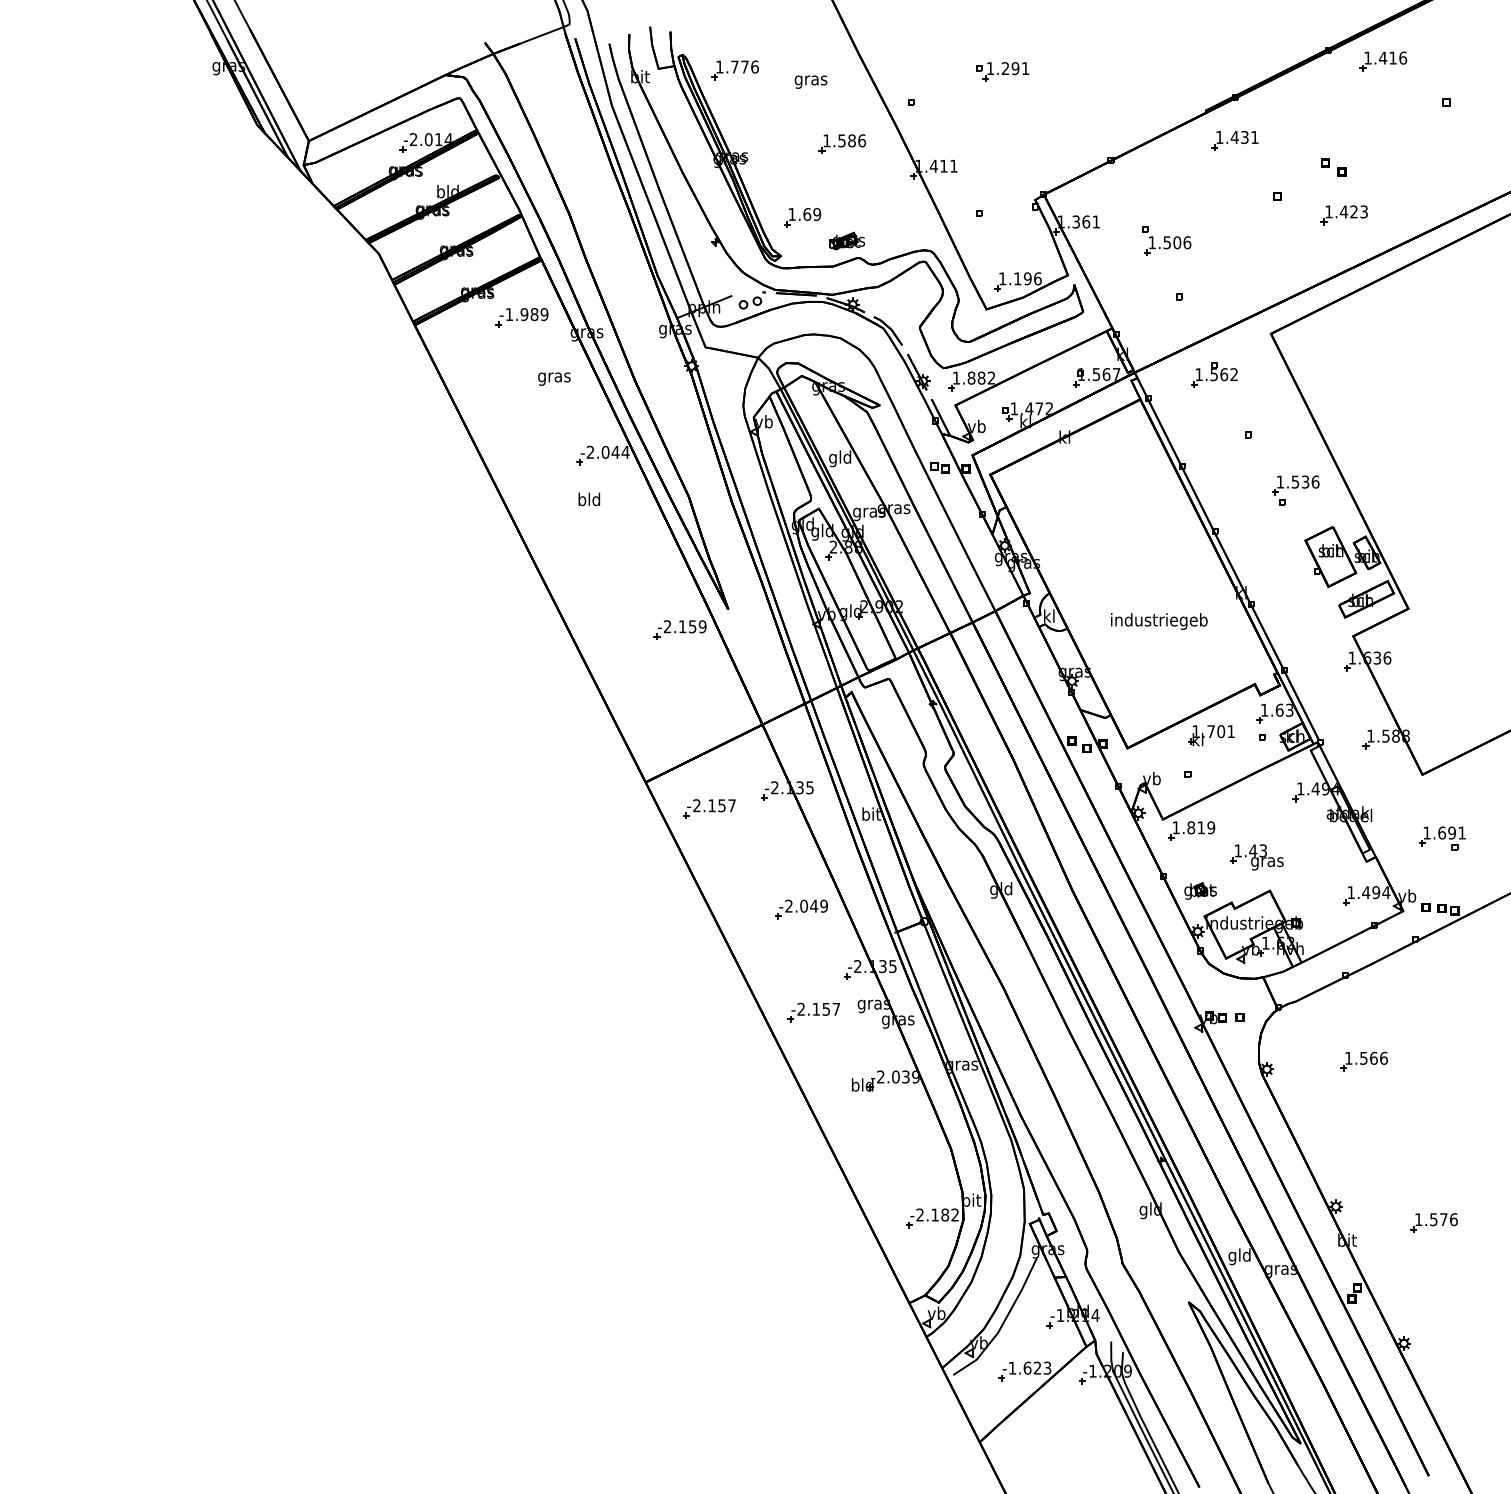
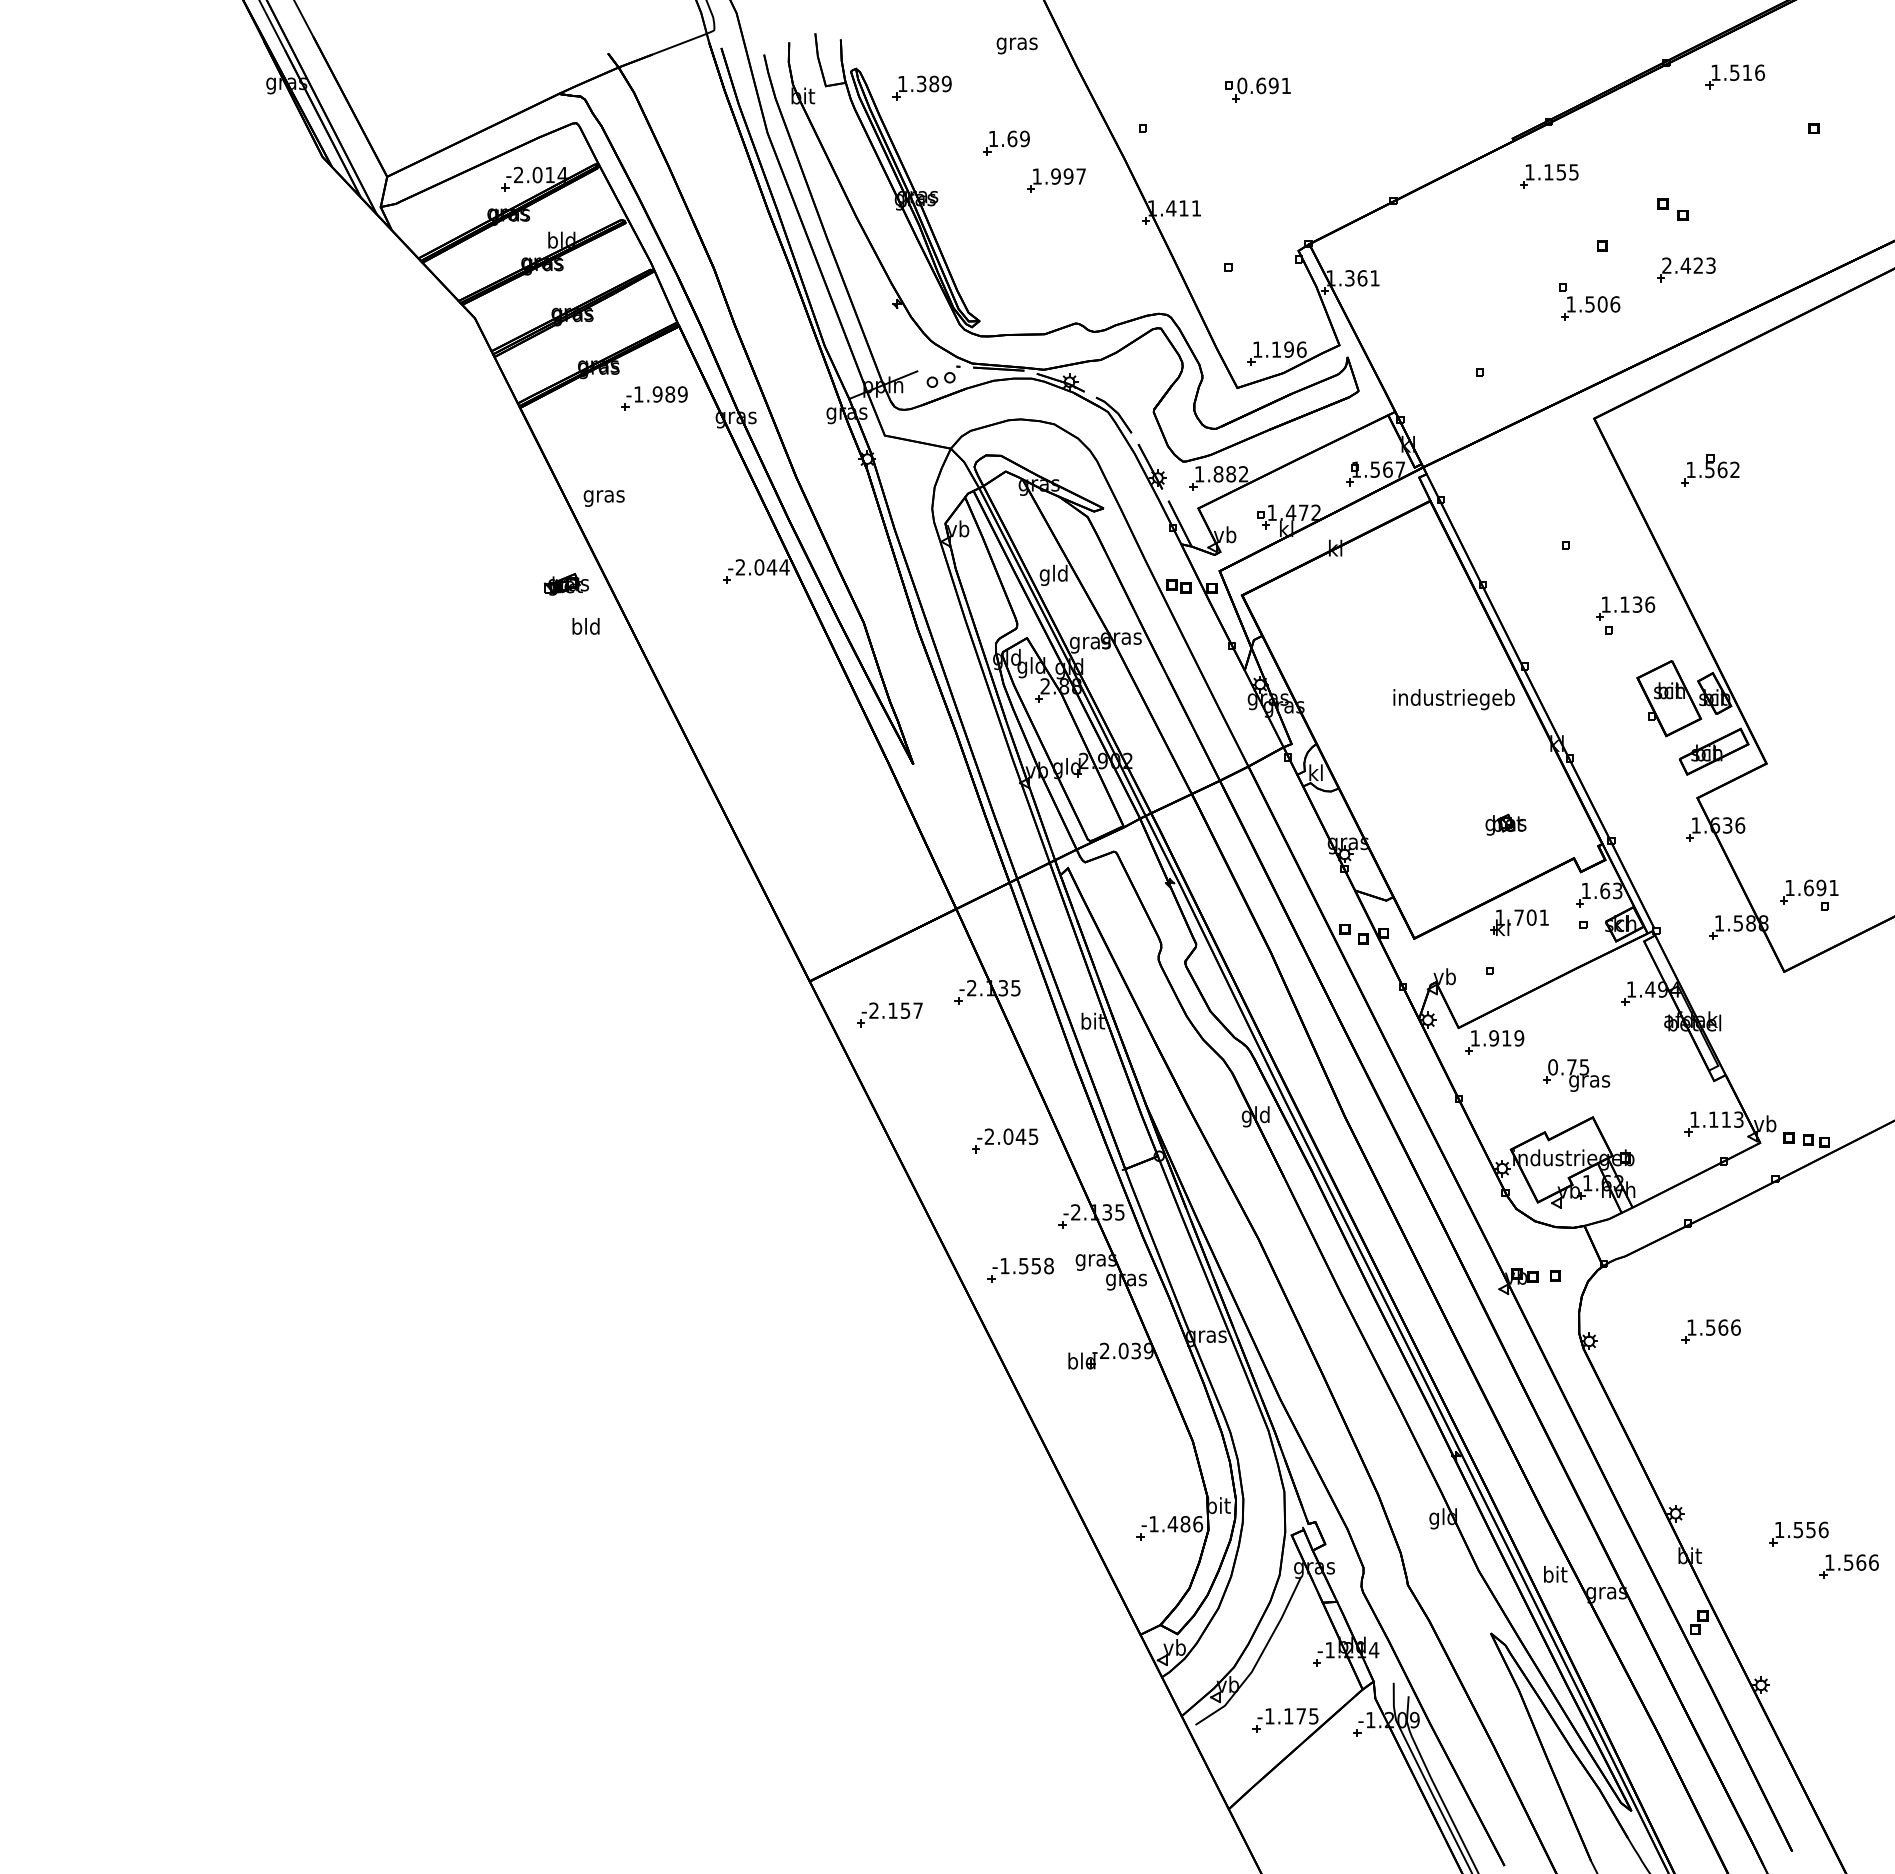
text: (1382, 57) -> (1734, 72), 1.416 -> 1.516
text: (745, 66) -> (934, 83), 1.776 -> 1.389
text: (997, 68) -> (1251, 85), 1.291 -> 0.691
text: (810, 81) -> (1016, 45), moved
text: (1244, 137) -> (1560, 172), 1.431 -> 1.155
text: (851, 140) -> (1068, 176), 1.586 -> 1.997
text: (1328, 211) -> (1666, 265), 1.423 -> 2.423
part: (802, 217) -> (1006, 142), moved
part: (1166, 240) -> (1589, 301), moved
part: (847, 241) -> (566, 584), moved
part: (1214, 375) -> (1710, 470), moved
text: (553, 379) -> (603, 498), moved
text: (1295, 481) -> (1624, 604), 1.536 -> 1.136
text: (588, 499) -> (585, 626), moved
text: (1158, 621) -> (1453, 699), moved
part: (680, 630) -> (853, 790), removed
text: (1191, 827) -> (1494, 1038), 1.819 -> 1.919
part: (1442, 838) -> (1809, 894), moved
text: (1250, 851) -> (1568, 1067), 1.43 -> 0.75
part: (1200, 890) -> (1505, 824), moved
text: (1376, 892) -> (1726, 1119), 1.494 -> 1.113
text: (824, 906) -> (1033, 1136), -2.049 -> -2.045
text: (818, 1008) -> (1026, 1265), -2.157 -> -1.558
text: (938, 1215) -> (1176, 1524), -2.182 -> -1.486
text: (1443, 1220) -> (1810, 1530), 1.576 -> 1.556
part: (1473, 1248) -> (1848, 1566), added
text: (1239, 1256) -> (1554, 1576), gld -> bit
text: (1037, 1368) -> (1301, 1716), -1.623 -> -1.175

